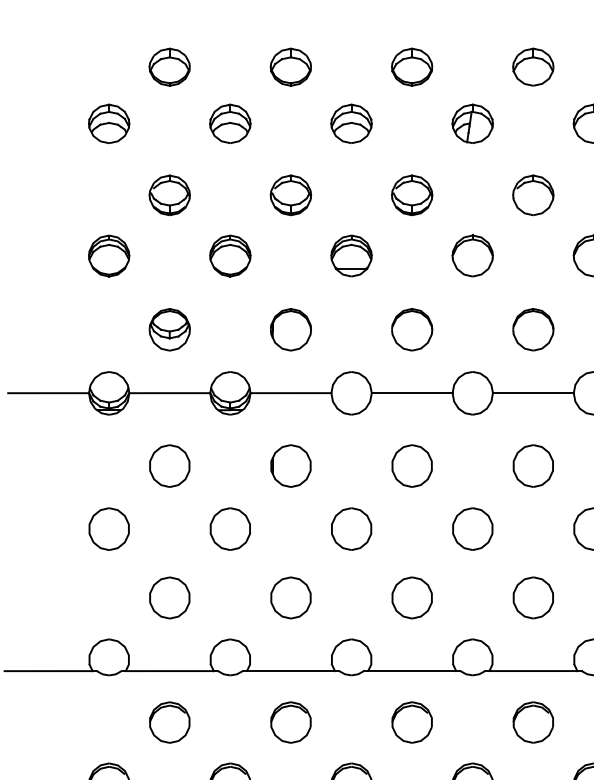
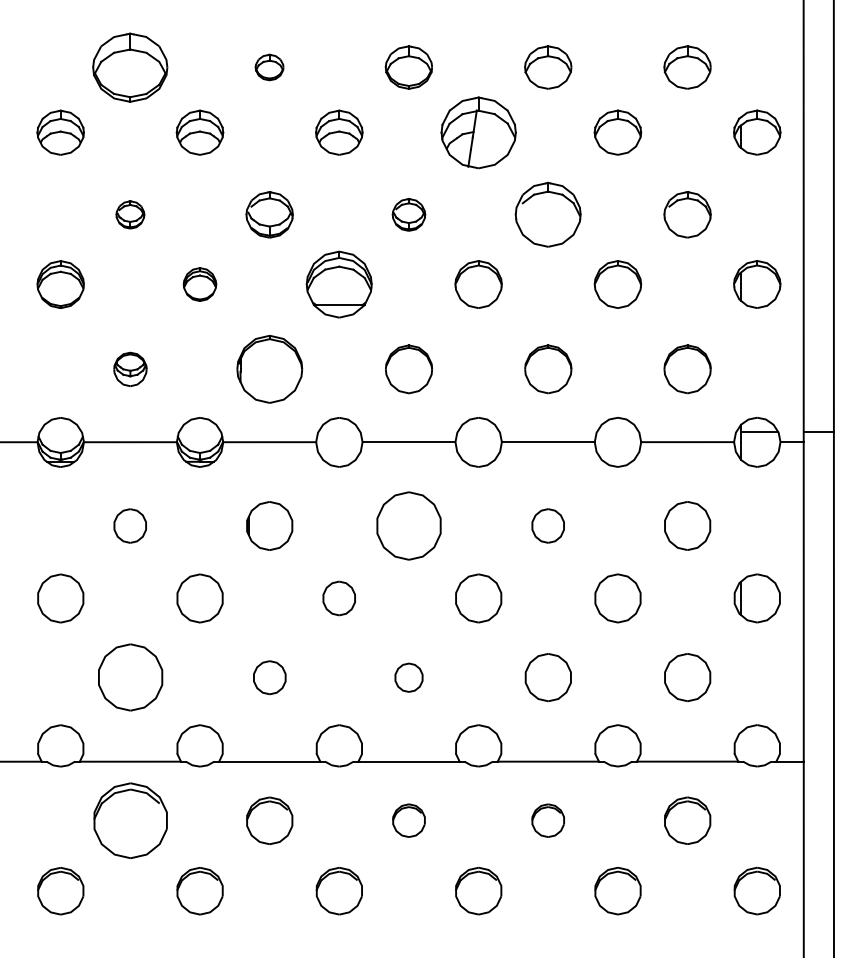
part: (169, 67) -> (130, 67), size x1.6
part: (290, 67) -> (269, 67), size x0.6
part: (472, 123) -> (478, 132), size x1.6
part: (169, 195) -> (130, 214), size x0.6
part: (411, 195) -> (408, 214), size x0.7
part: (533, 195) -> (548, 214), size x1.4
part: (229, 255) -> (199, 284), size x0.7
part: (351, 255) -> (339, 284), size x1.4
part: (169, 329) -> (130, 369), size x0.7
part: (290, 329) -> (269, 369), size x1.4
part: (168, 465) -> (129, 525), size x0.7
part: (411, 465) -> (408, 525), size x1.4
part: (532, 465) -> (547, 525), size x0.7
part: (350, 529) -> (338, 598), size x0.7
part: (168, 597) -> (129, 677), size x1.4
part: (290, 597) -> (269, 677), size x0.7
part: (411, 597) -> (408, 677), size x0.6
part: (168, 722) -> (129, 820), size x1.6
part: (411, 722) -> (408, 820), size x0.7
part: (532, 722) -> (547, 820), size x0.7

